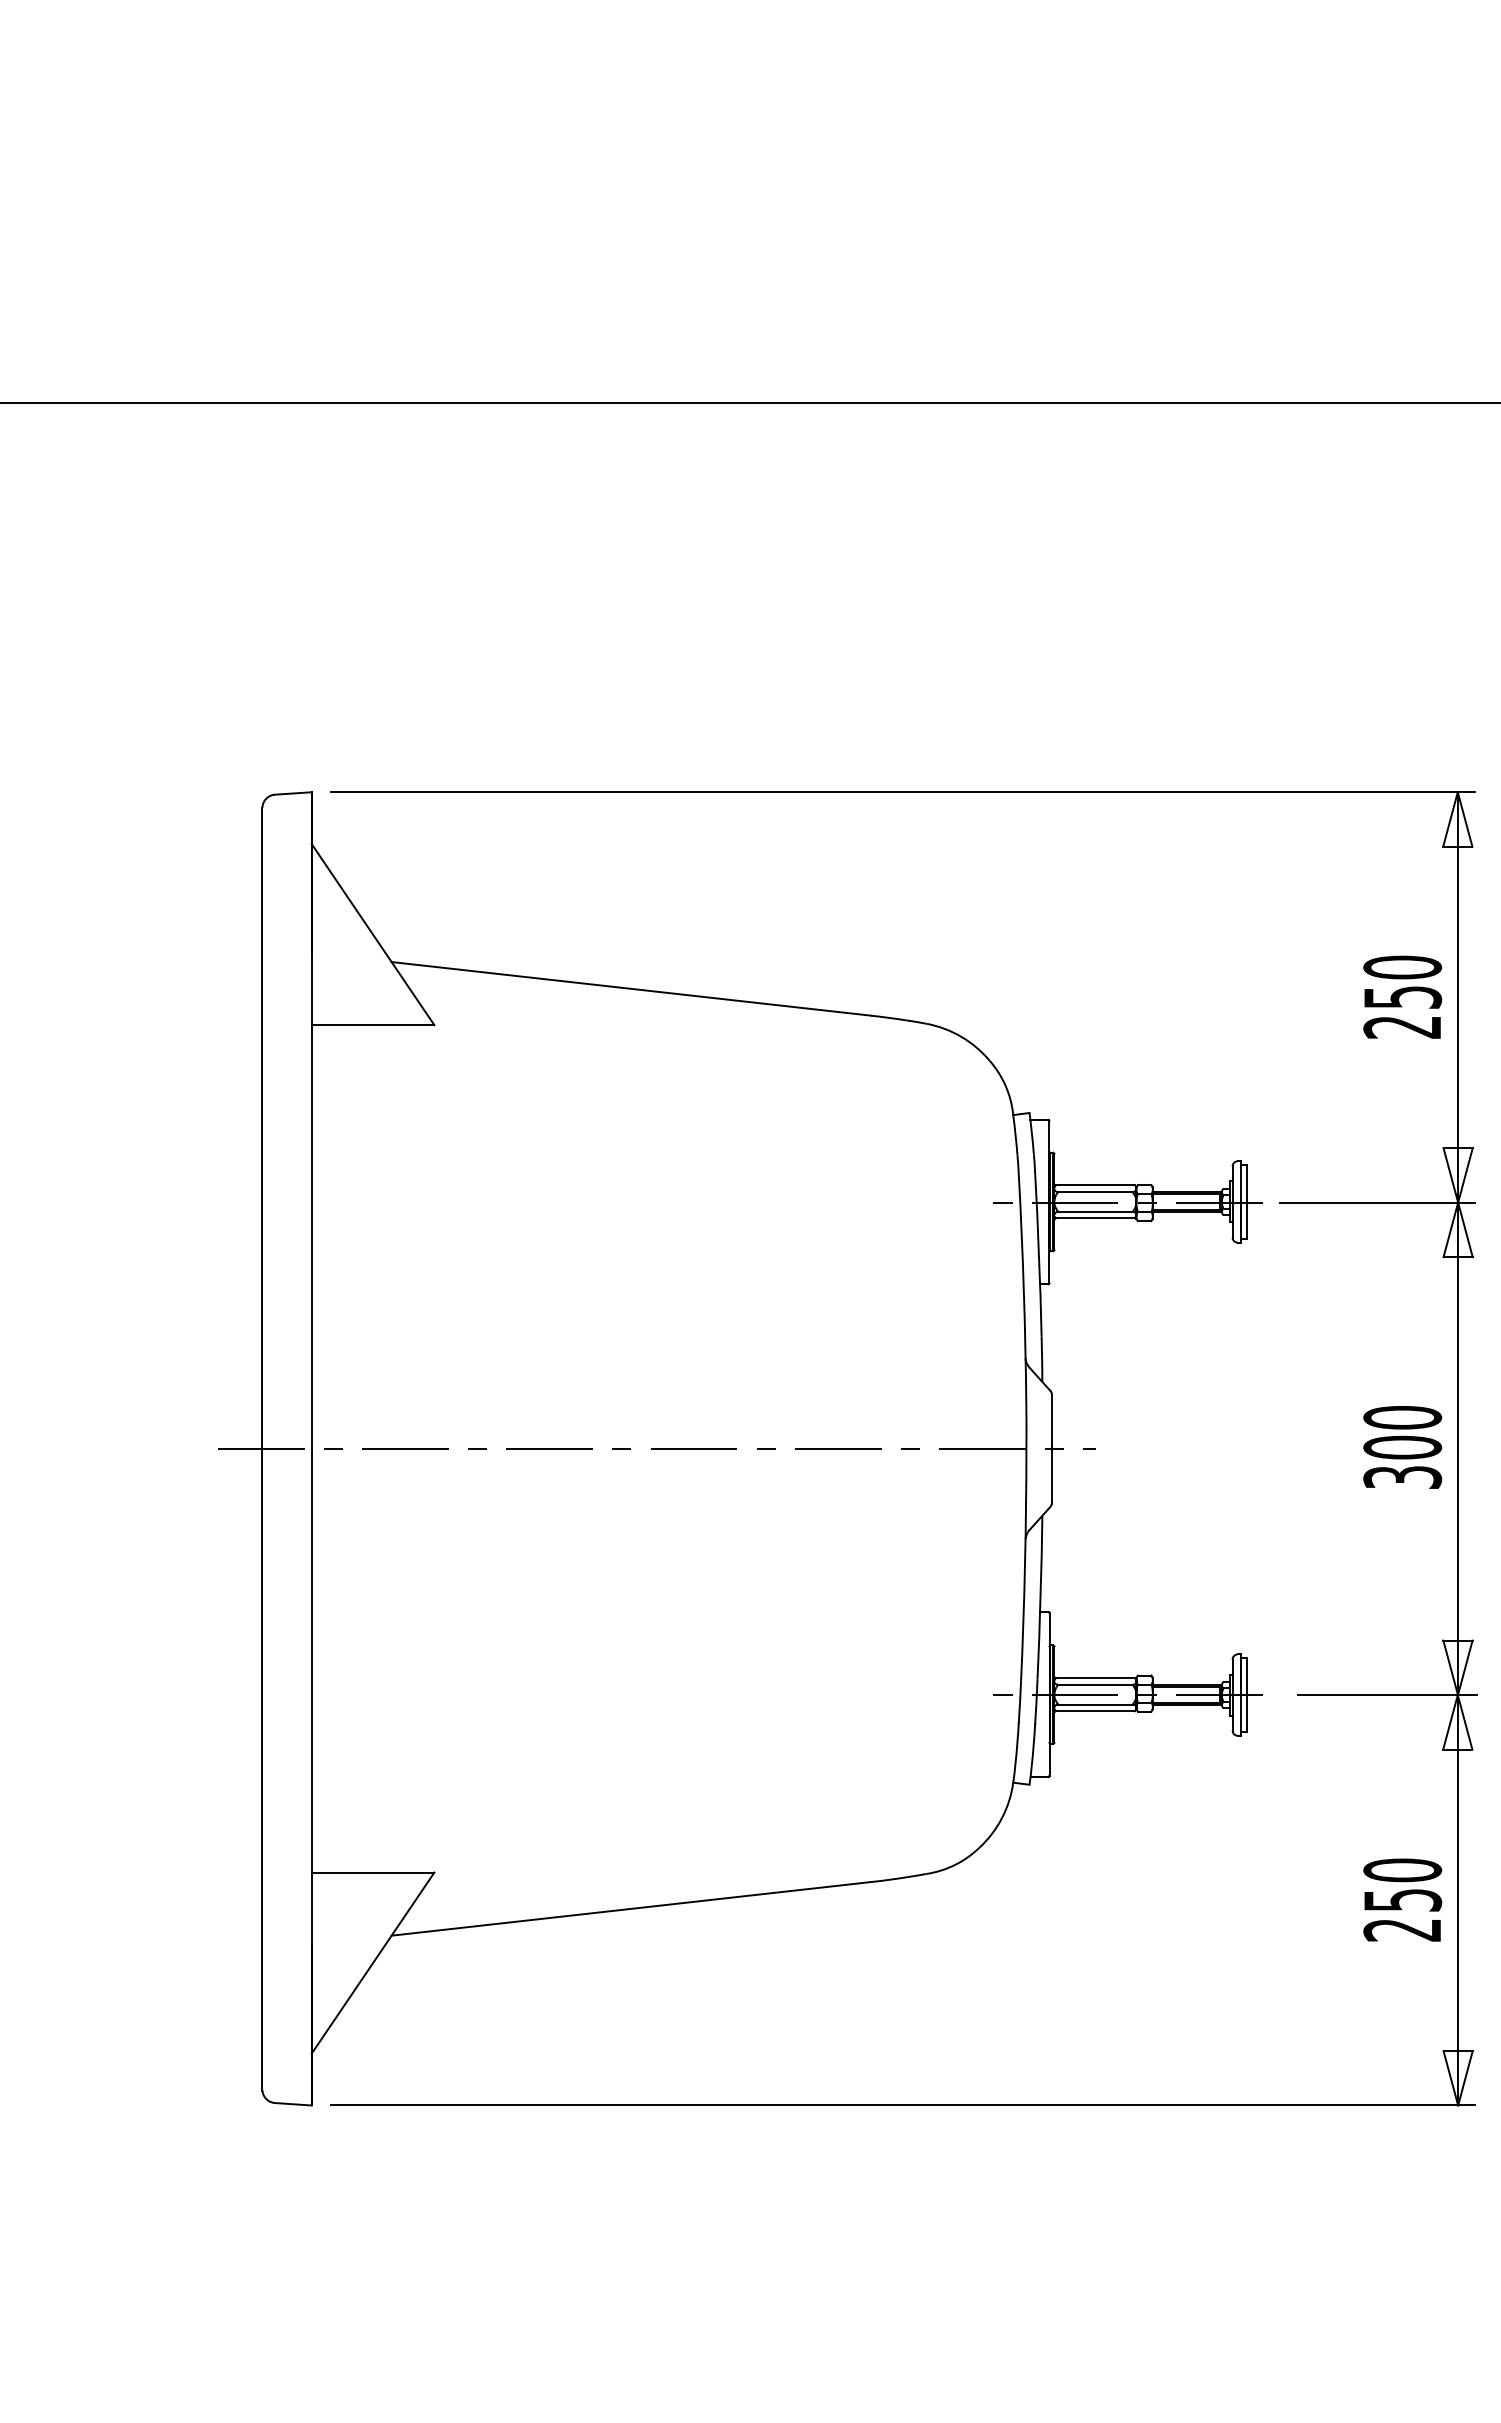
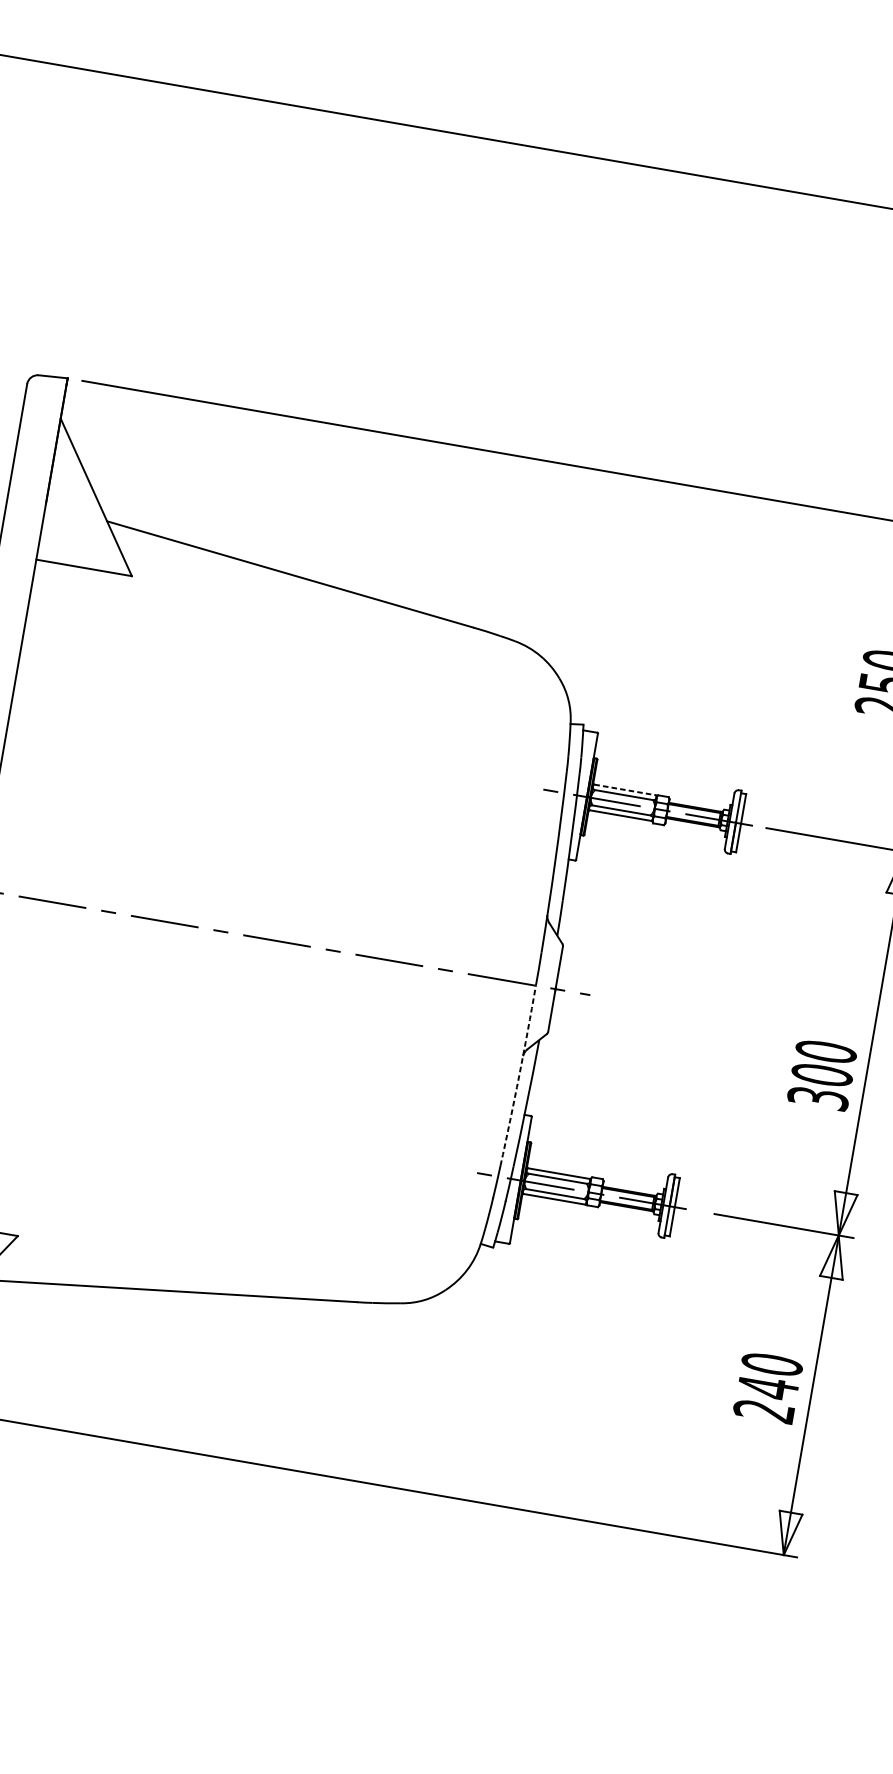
line: (1095, 1185) -> (625, 789), solid -> dashed
text: (1402, 1447) -> (822, 1074), moved
arc: (1025, 1565) -> (519, 1076), solid -> dashed
text: (1403, 1900) -> (768, 1388), 250 -> 240

